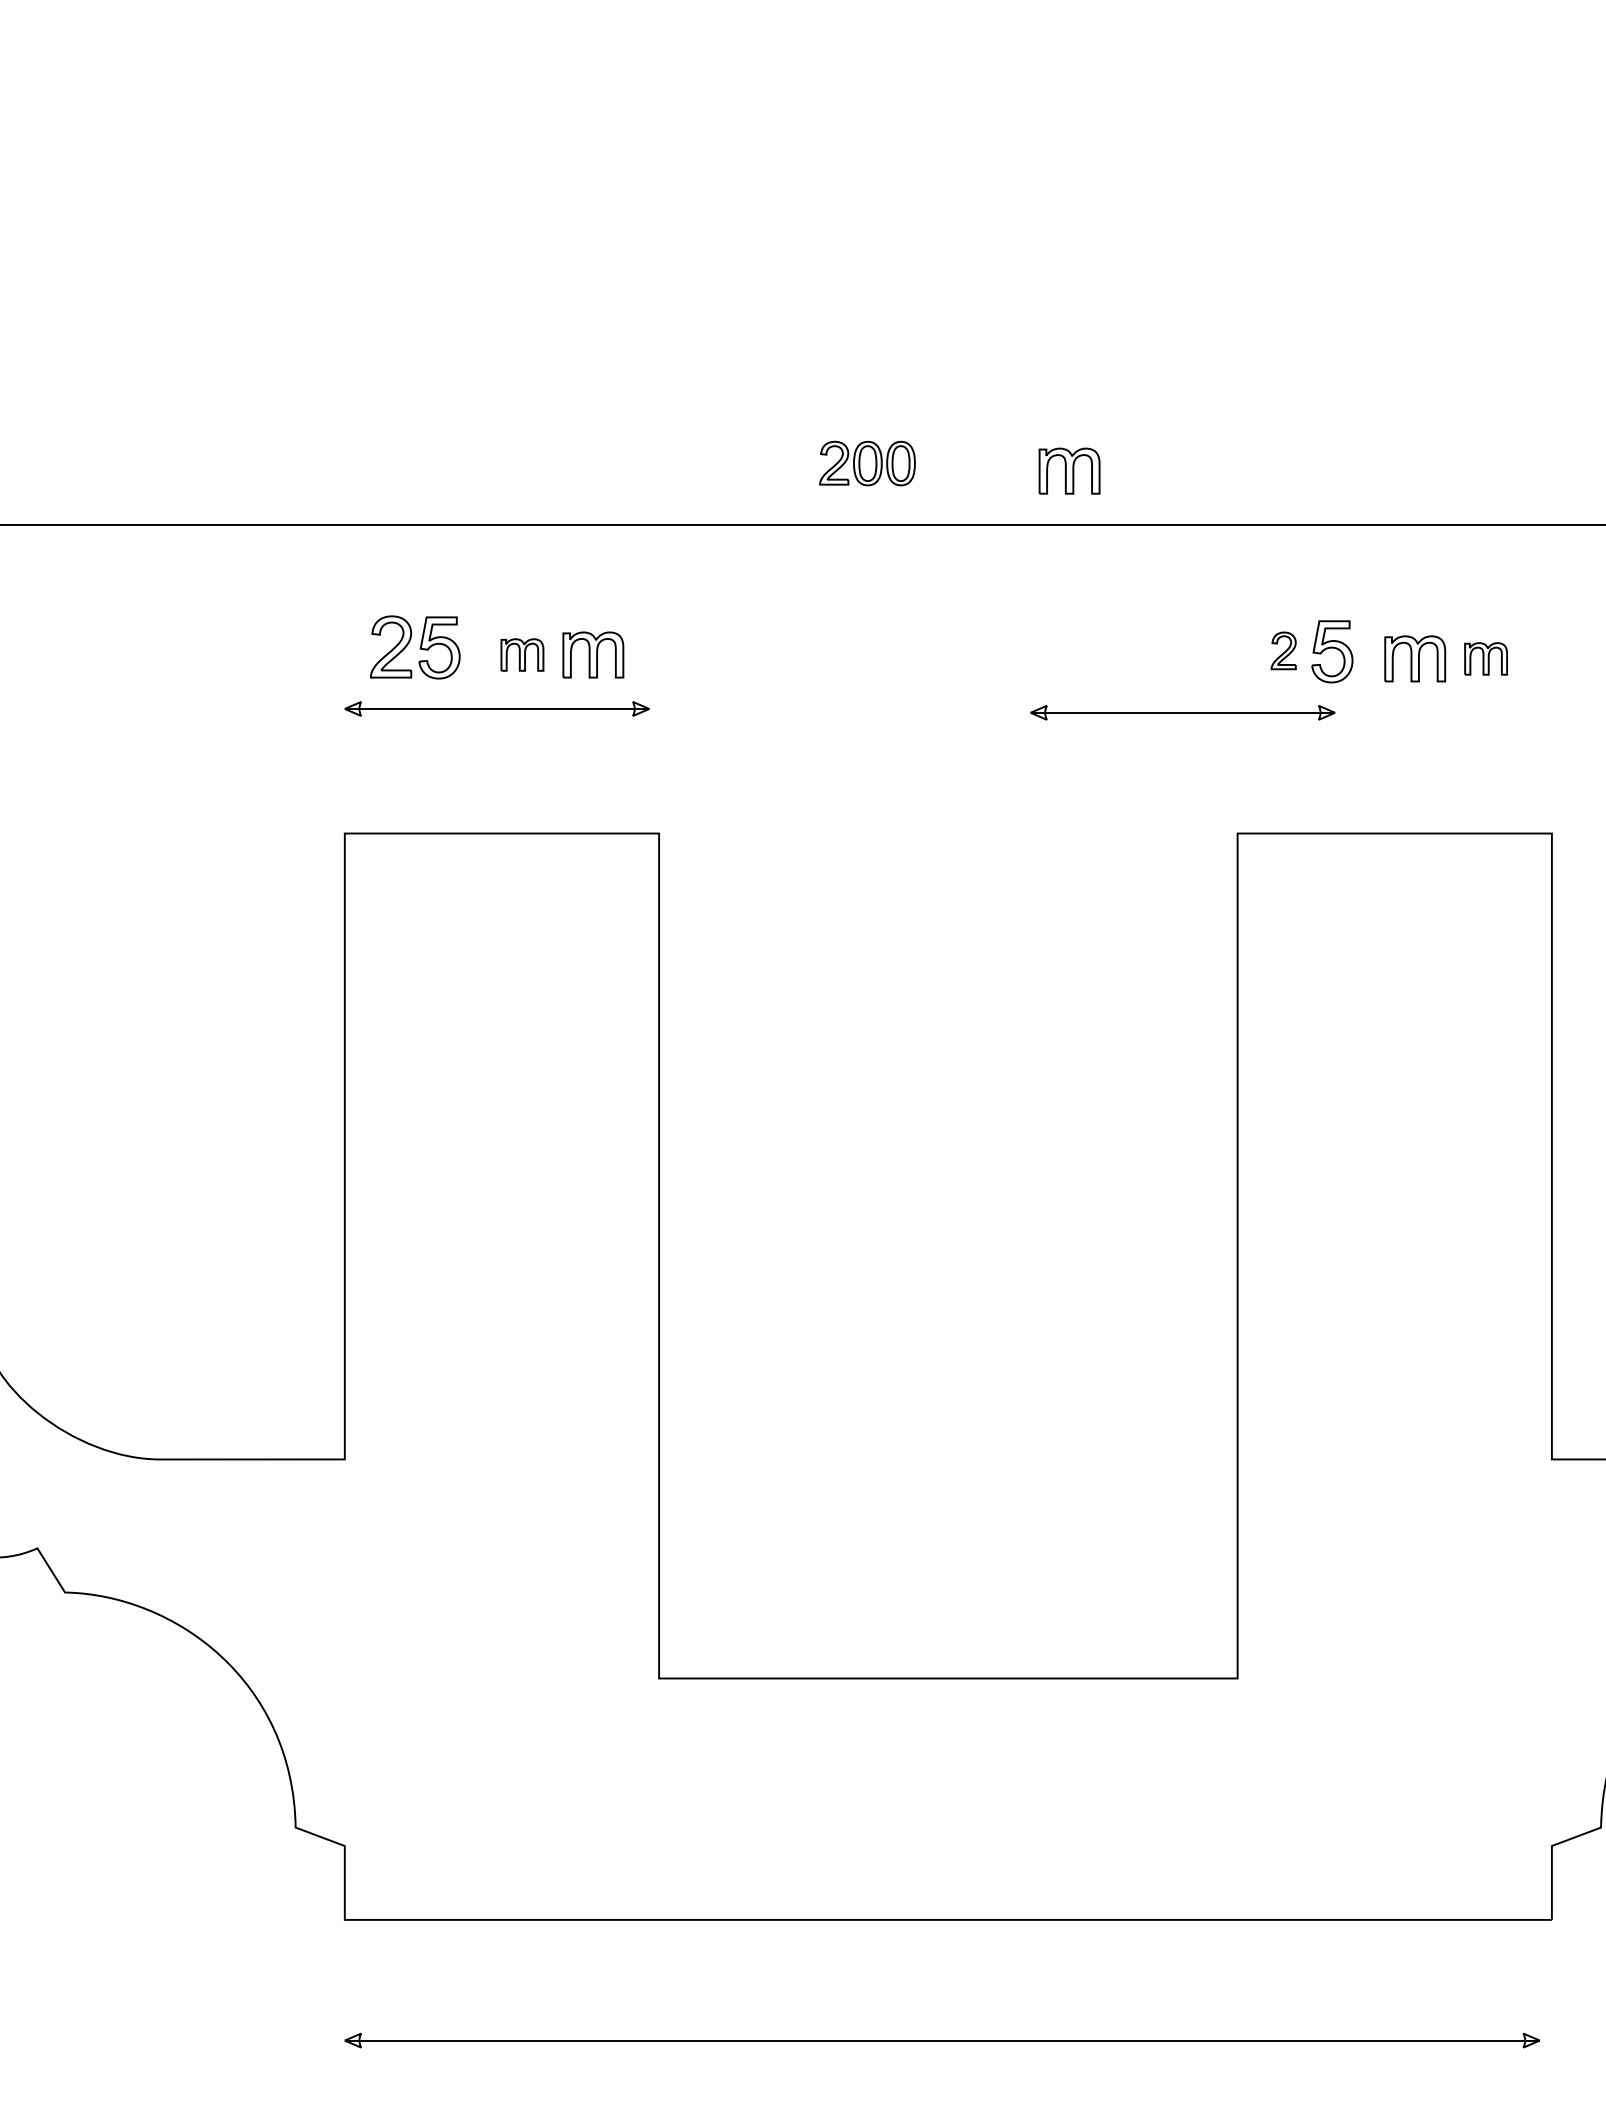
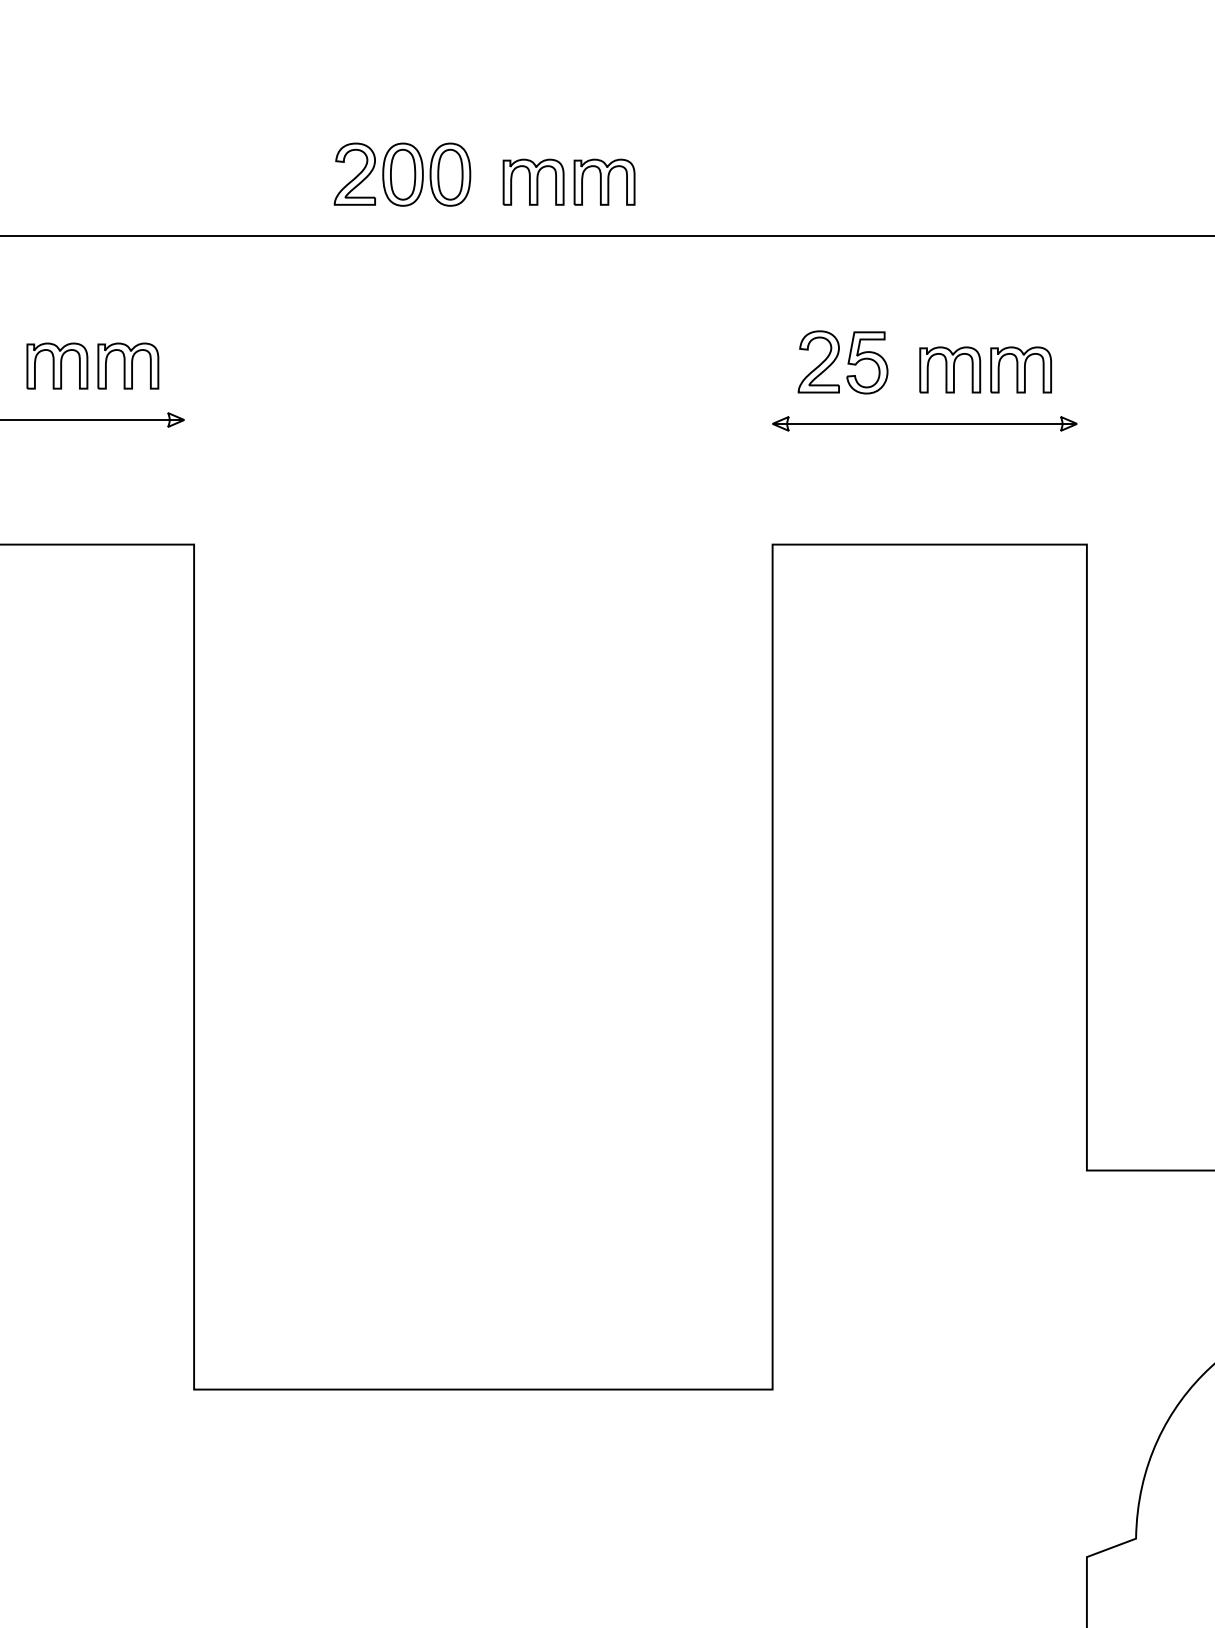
part: (867, 463) -> (402, 174), size x1.43
part: (998, 470) -> (533, 181), added
part: (1283, 650) -> (818, 361), size x1.67
part: (522, 654) -> (57, 365), size x1.43
part: (1485, 658) -> (1020, 369), size x1.43
part: (1182, 712) -> (924, 423), moved

